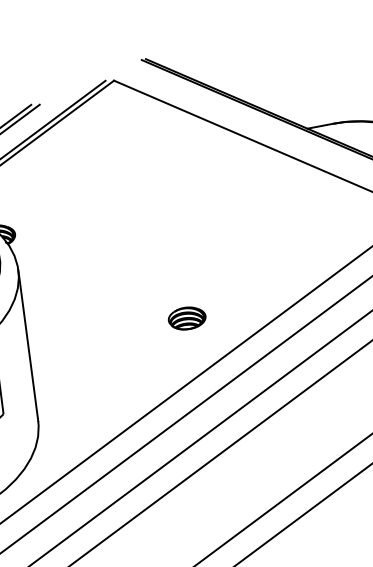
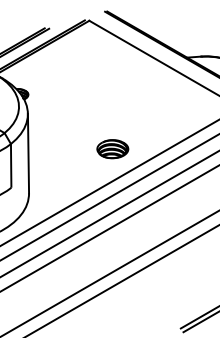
part: (186, 317) -> (112, 148), size x1.6

